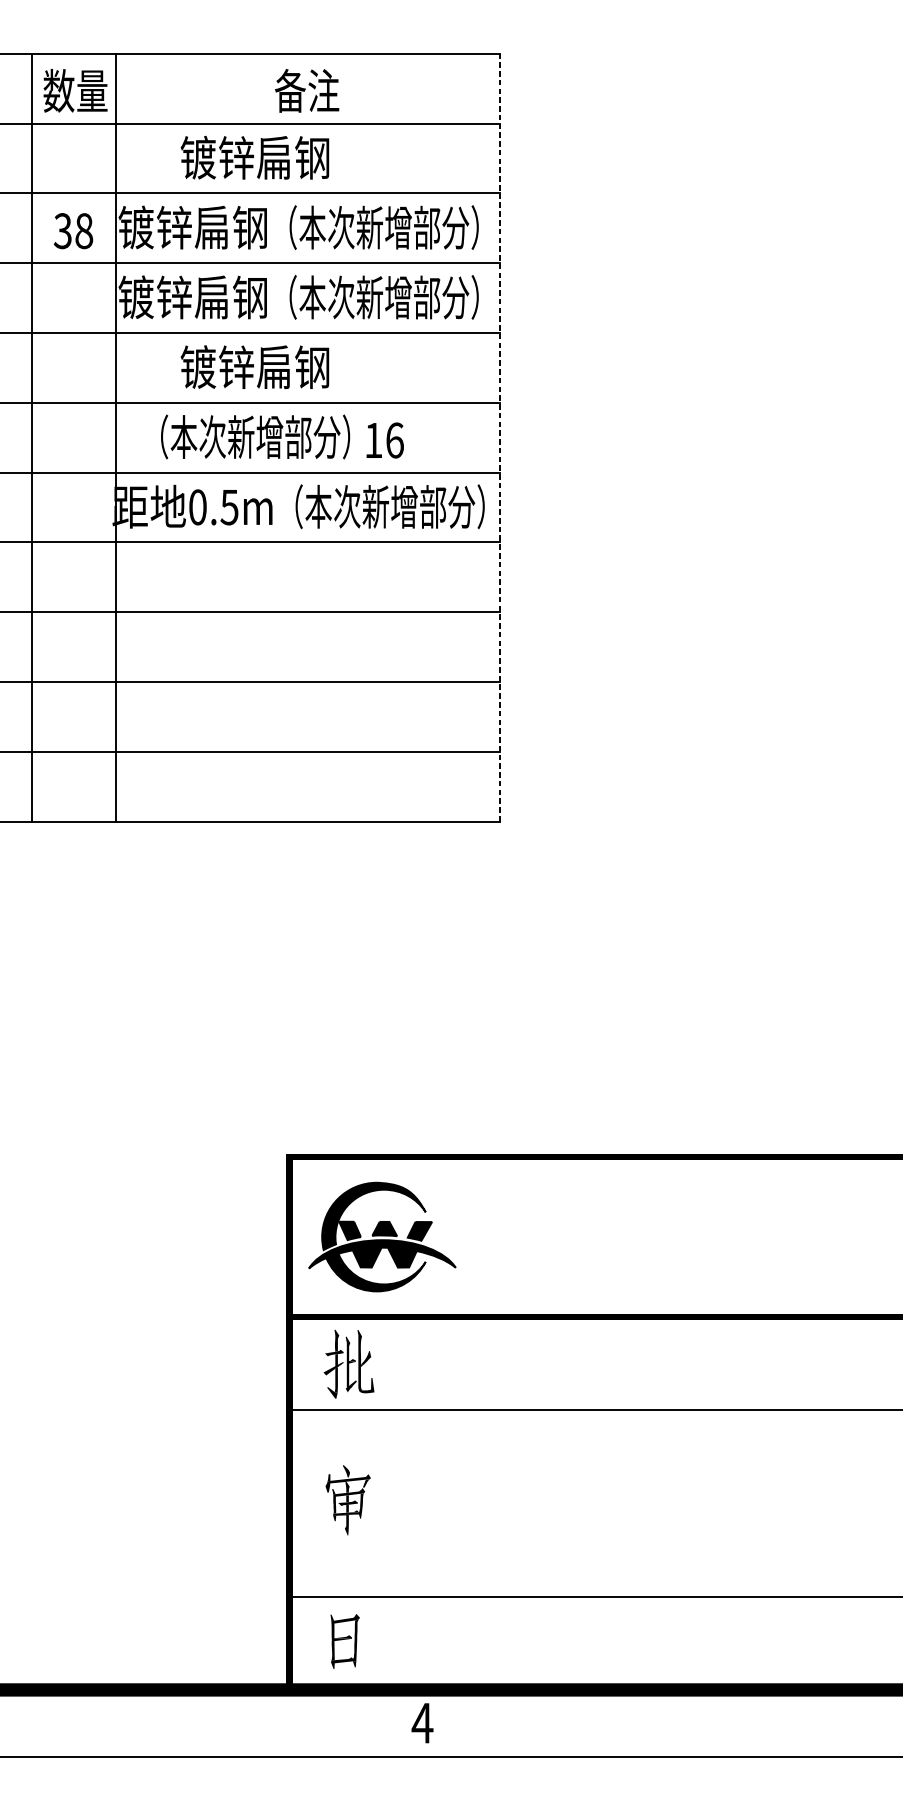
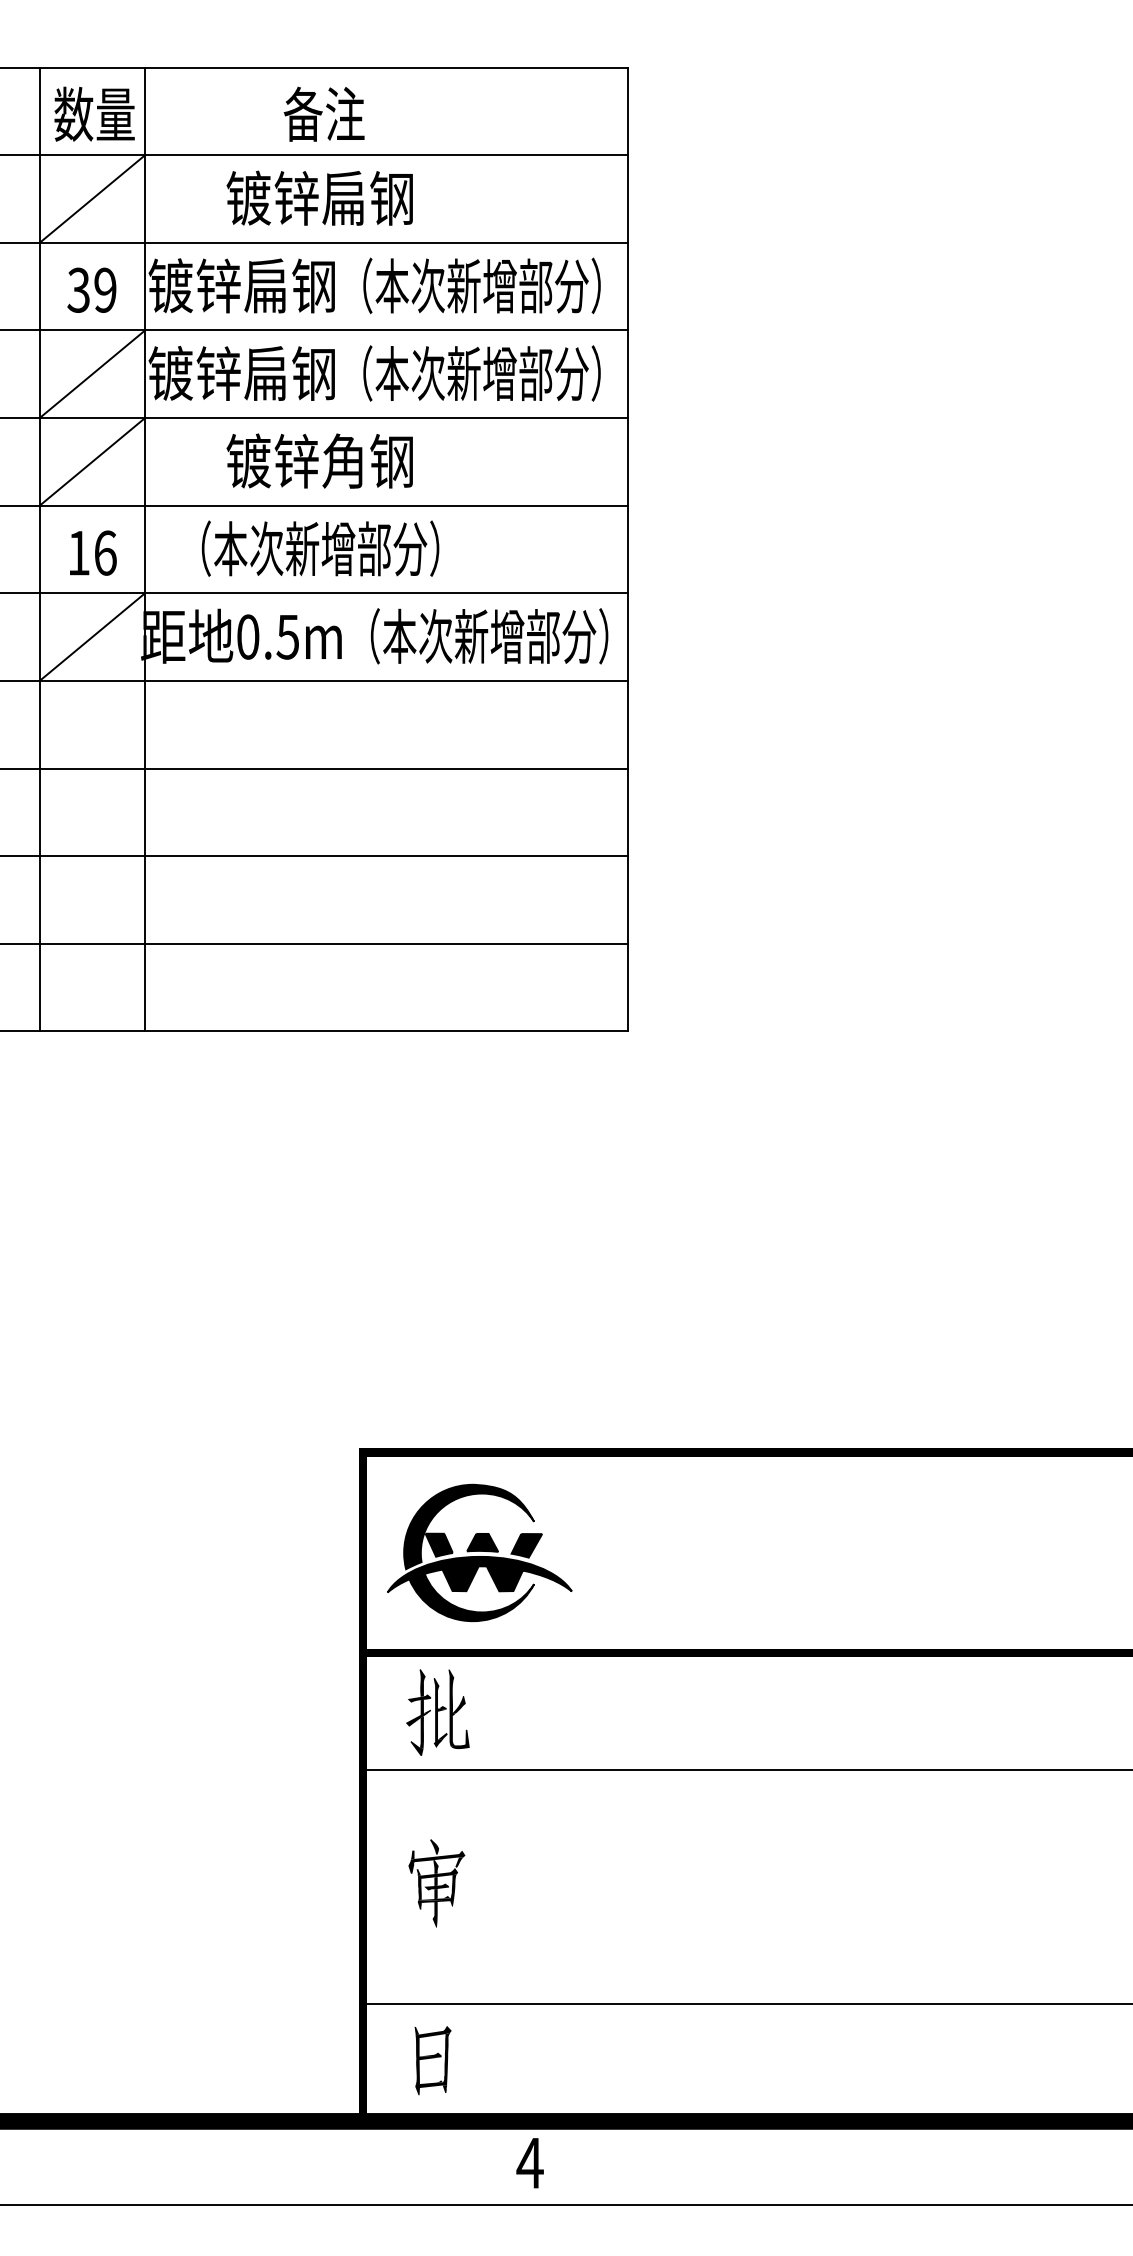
text: (306, 90) -> (323, 113), moved
line: (73, 157) -> (92, 198), added
text: (84, 230) -> (105, 289), 38 -> 39
line: (73, 298) -> (92, 374), added
text: (273, 366) -> (342, 460), 镀锌扁钢 -> 镀锌角钢
line: (73, 367) -> (92, 461), added
line: (500, 437) -> (627, 549), dashed -> solid
text: (385, 439) -> (93, 552), moved
line: (73, 506) -> (92, 636), added

